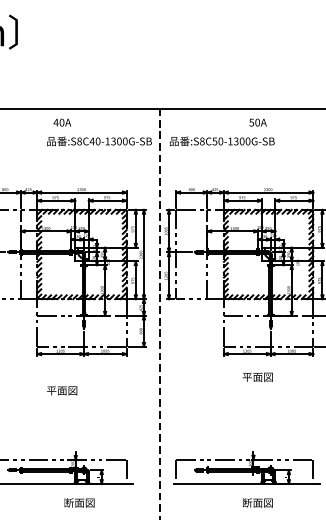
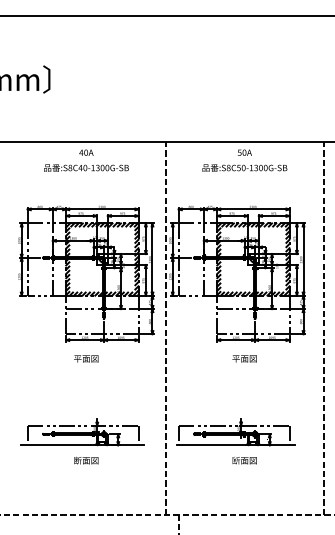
text: (99, 140) -> (86, 167), moved
text: (221, 140) -> (244, 167), moved
text: (62, 390) -> (86, 358), moved
text: (79, 502) -> (86, 460), moved

